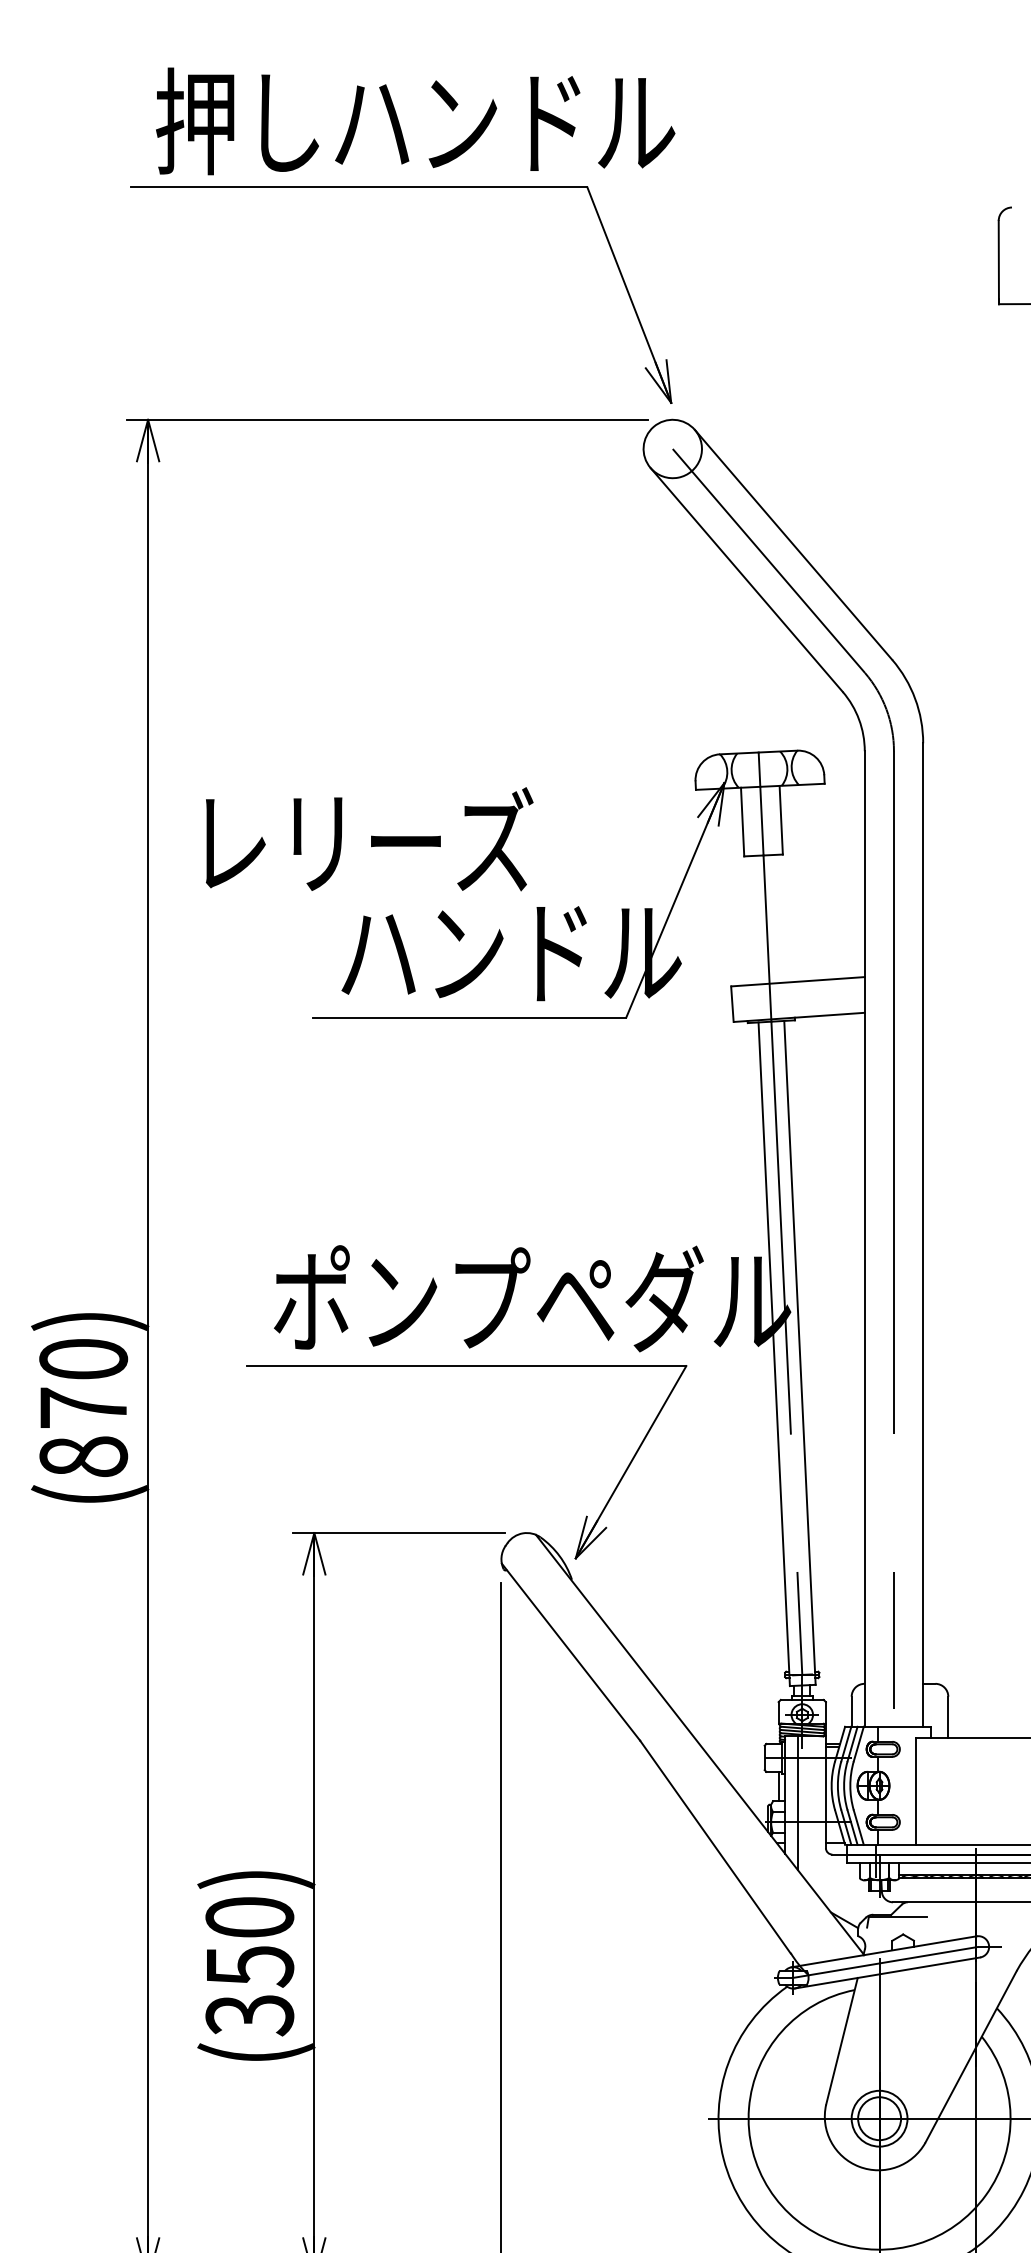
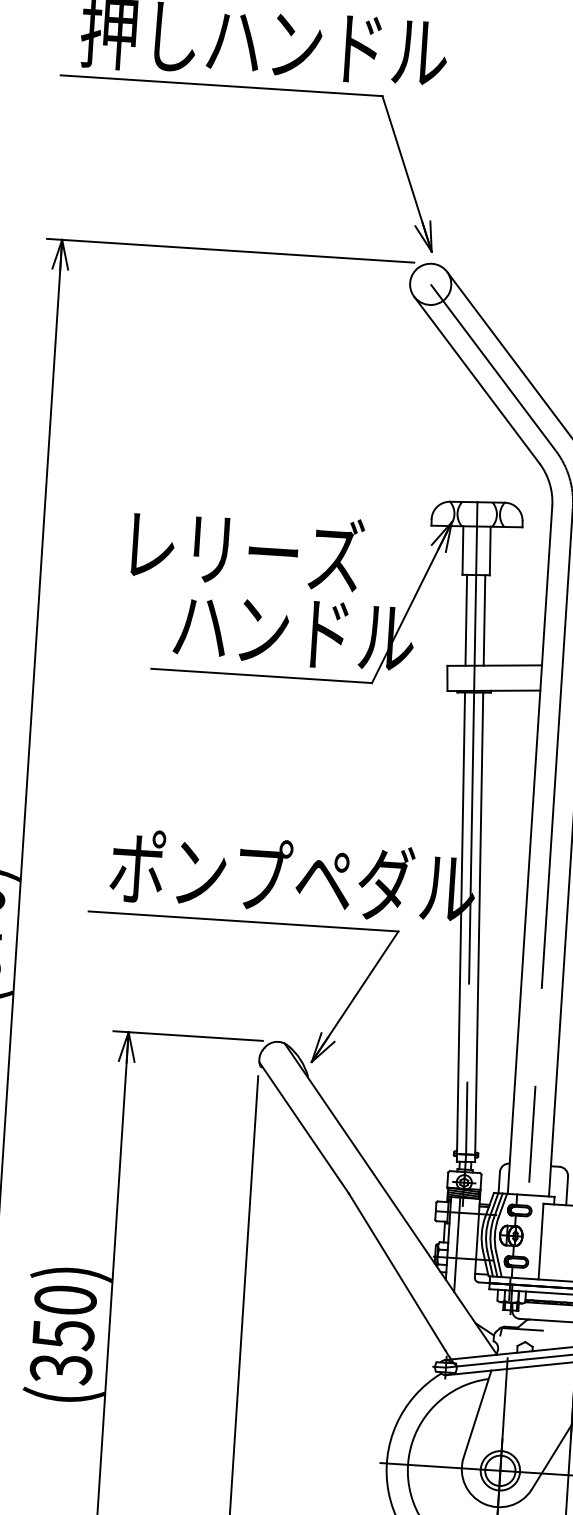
text: (369, 839) -> (247, 548), moved
line: (779, 918) -> (484, 620), added
line: (753, 920) -> (466, 620), added

